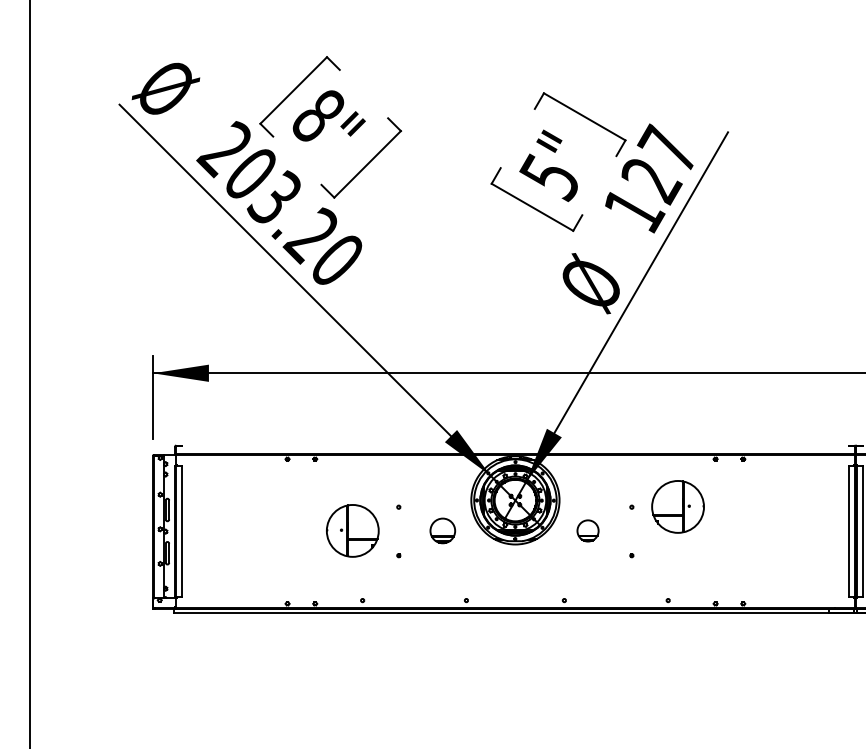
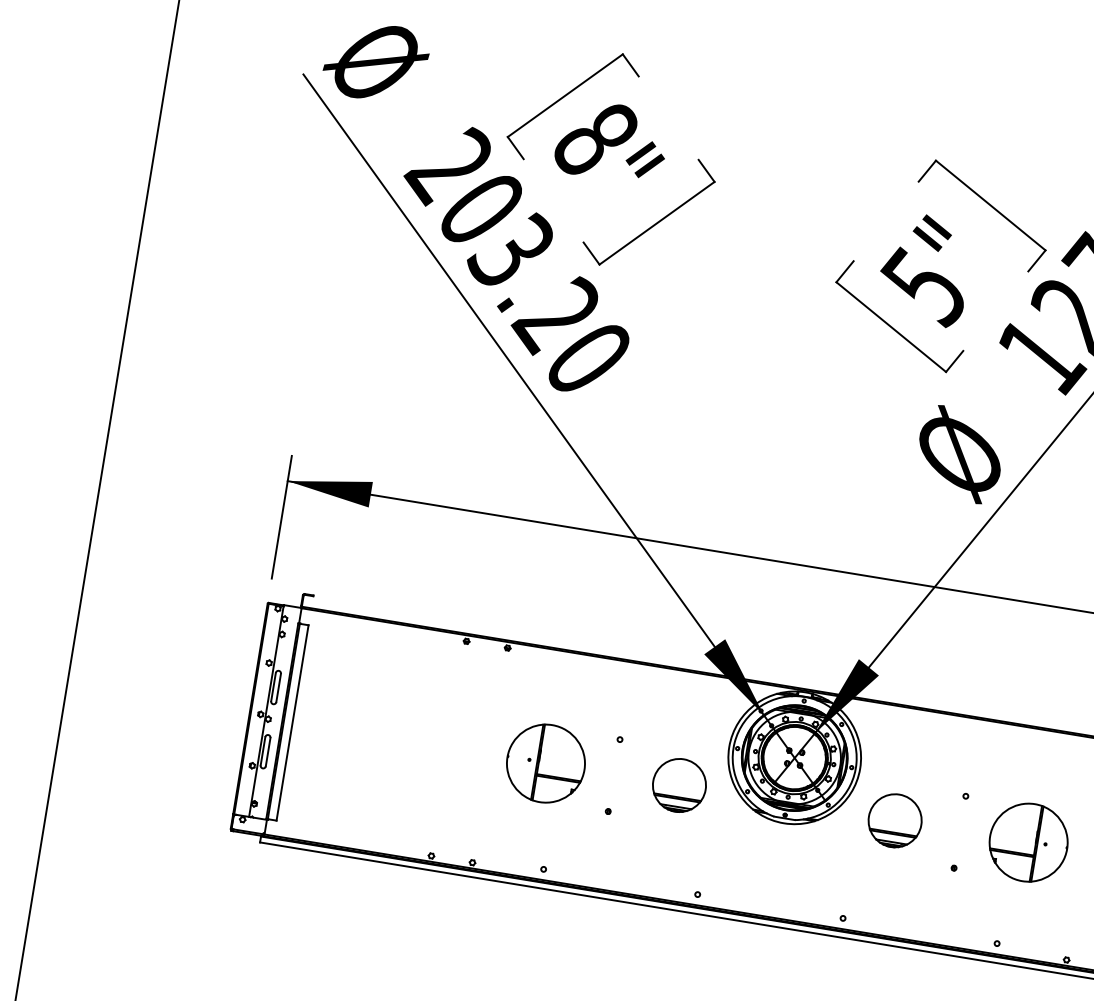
part: (677, 506) -> (1027, 841), moved
part: (442, 530) -> (679, 784), size x1.43
part: (587, 530) -> (894, 820), size x1.67

